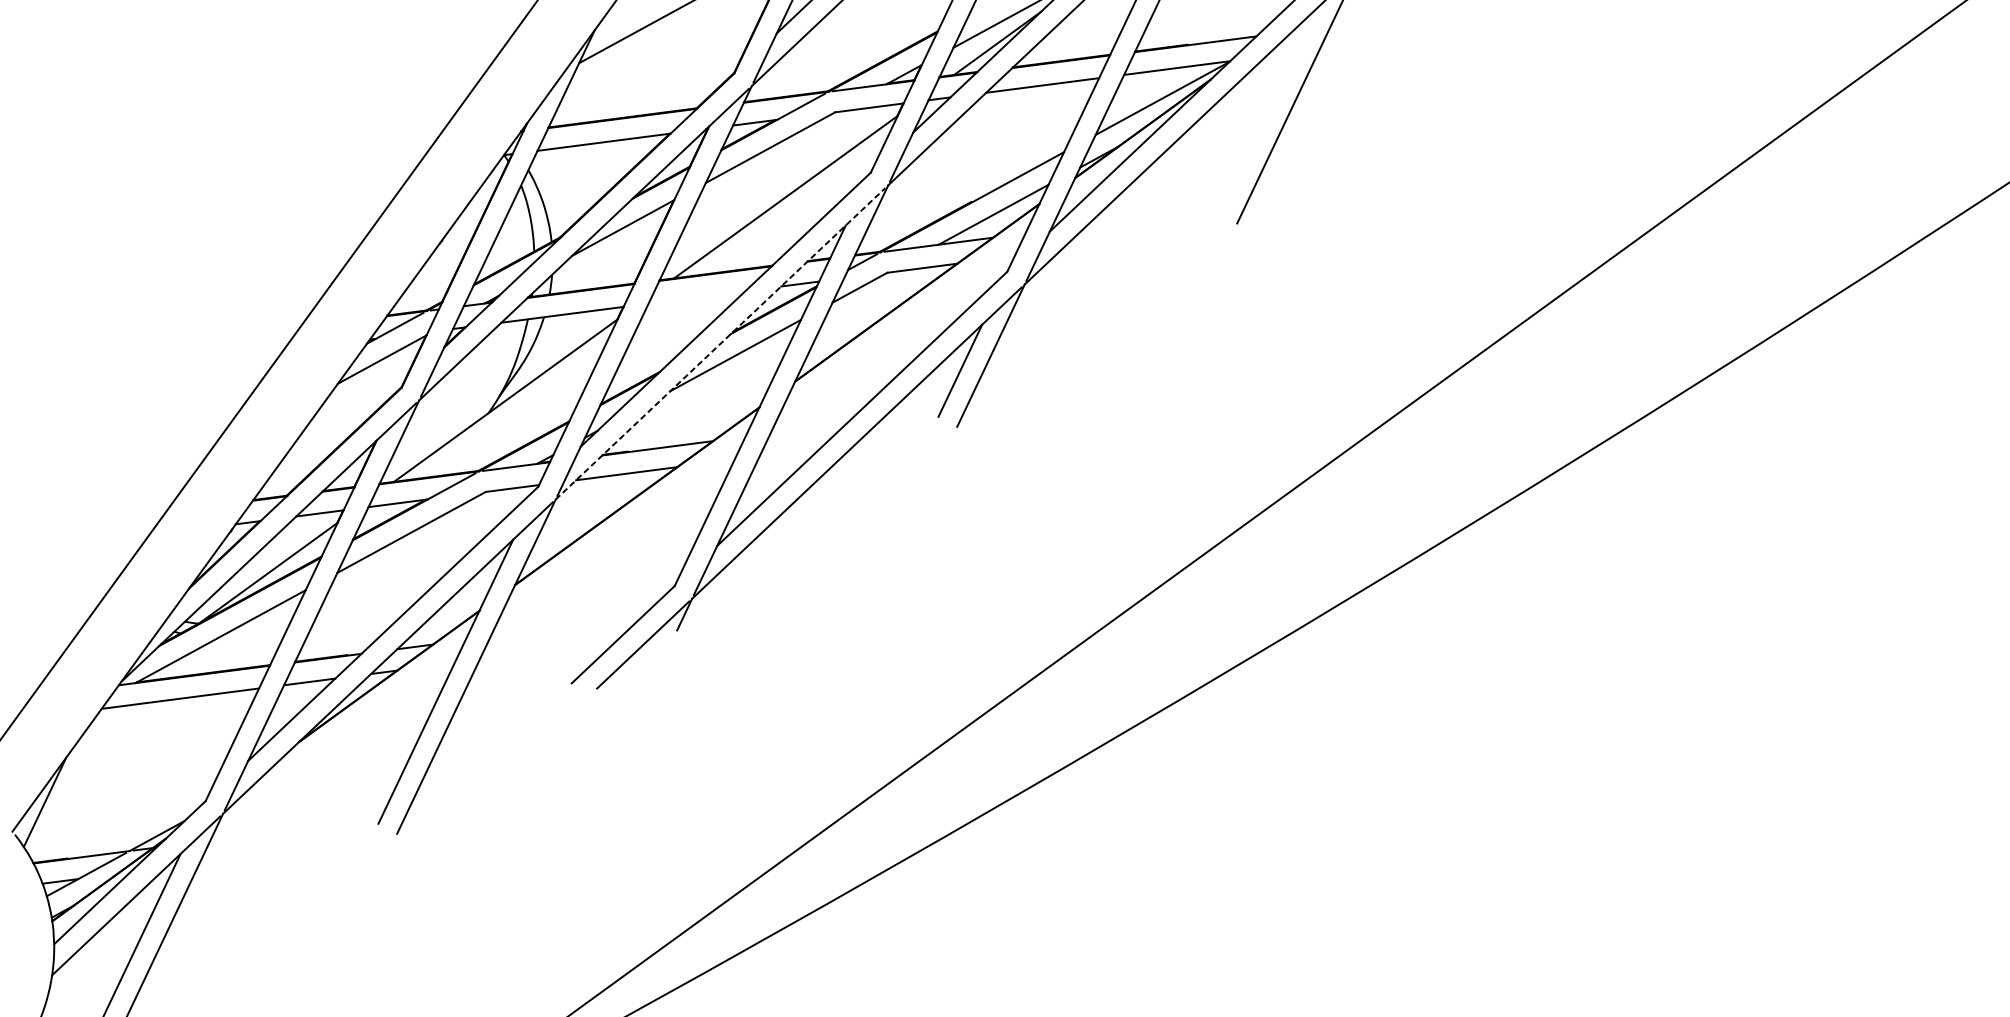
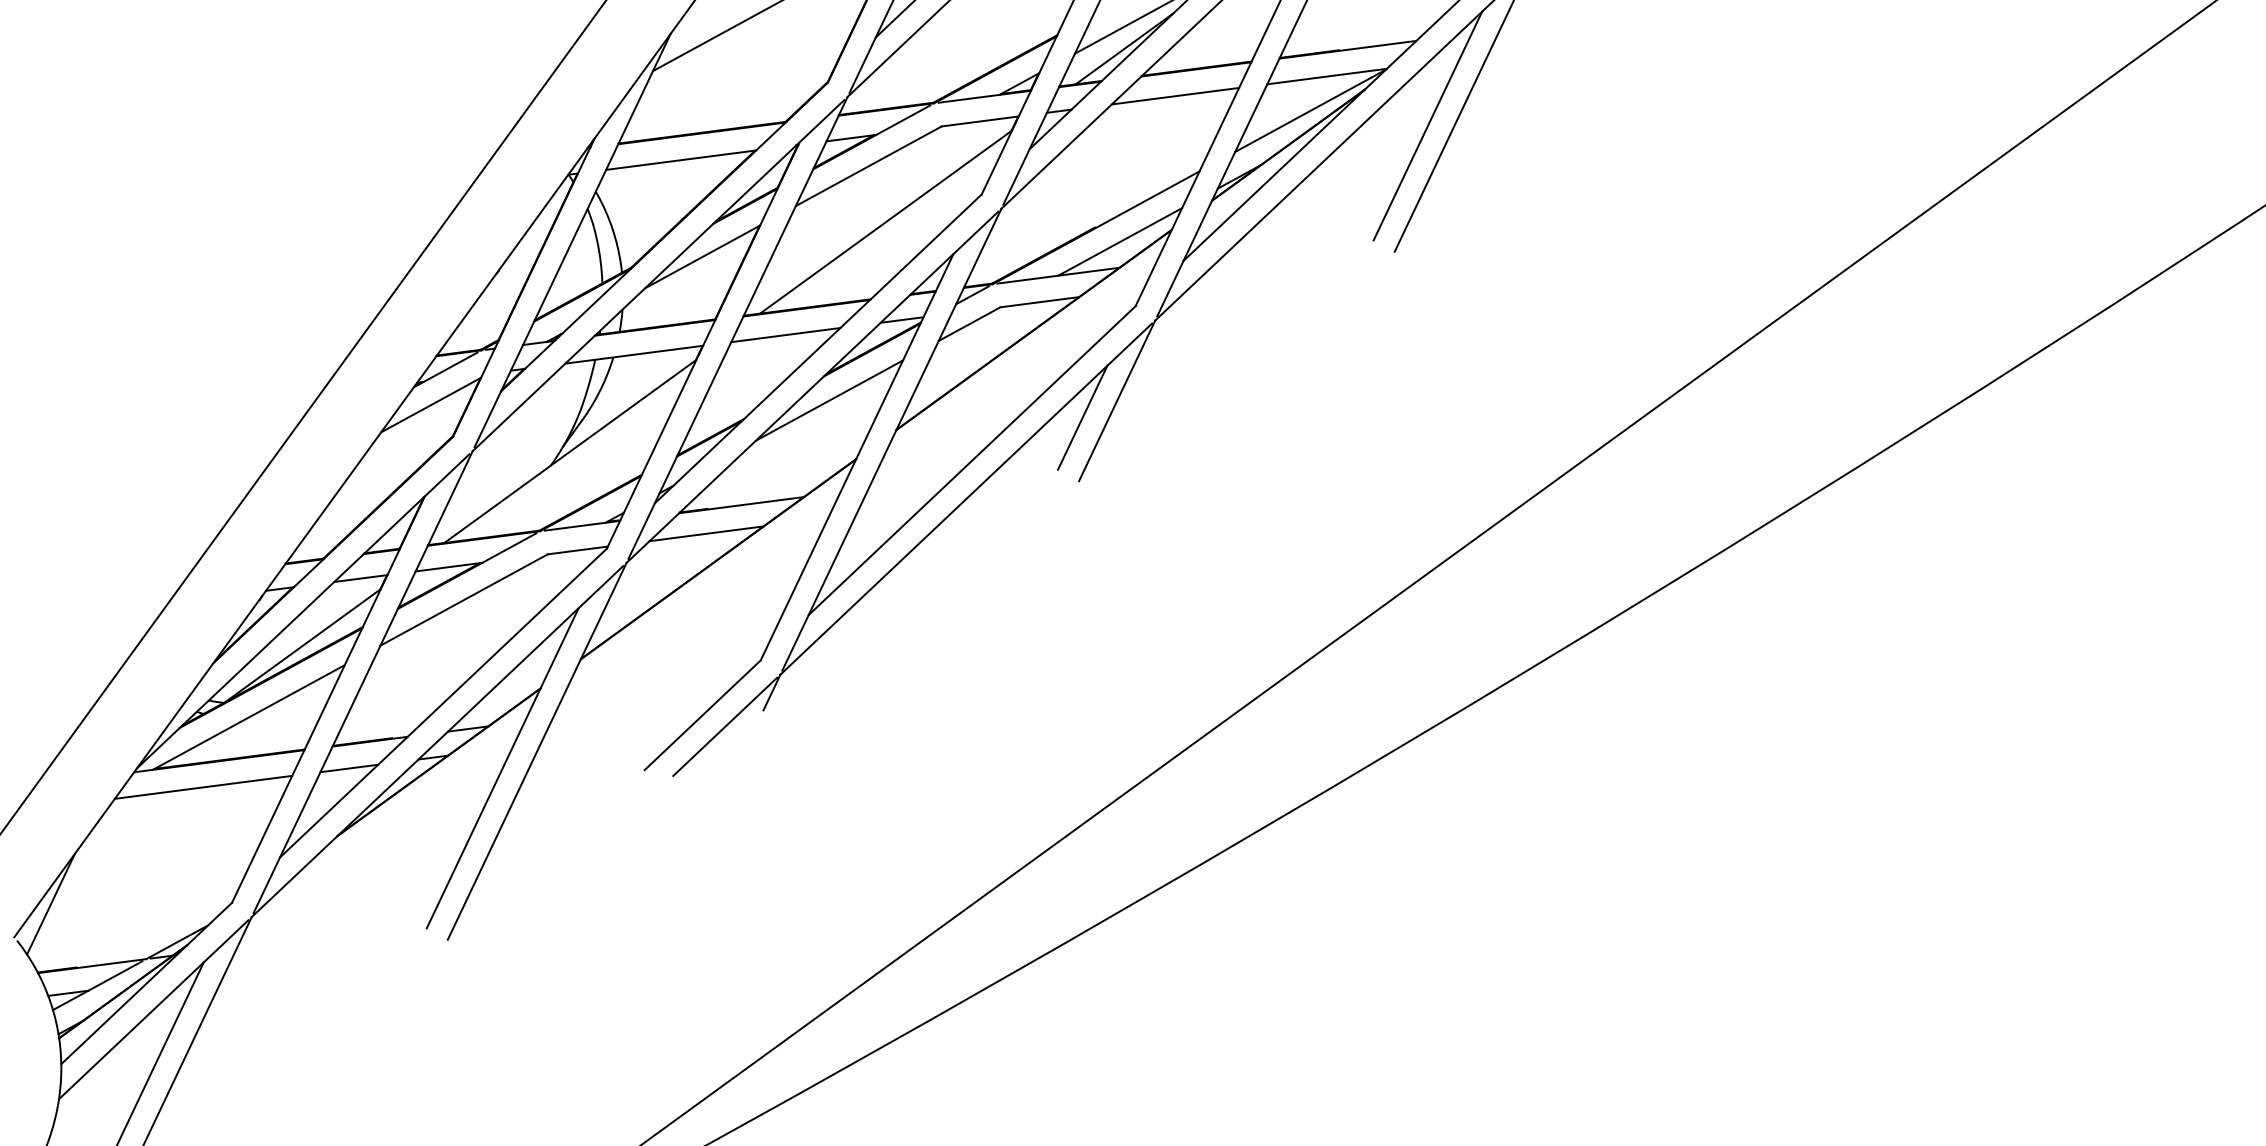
line: (1266, 111) -> (1427, 125), added
line: (696, 297) -> (785, 335), added
line: (720, 343) -> (812, 387), dashed -> solid

